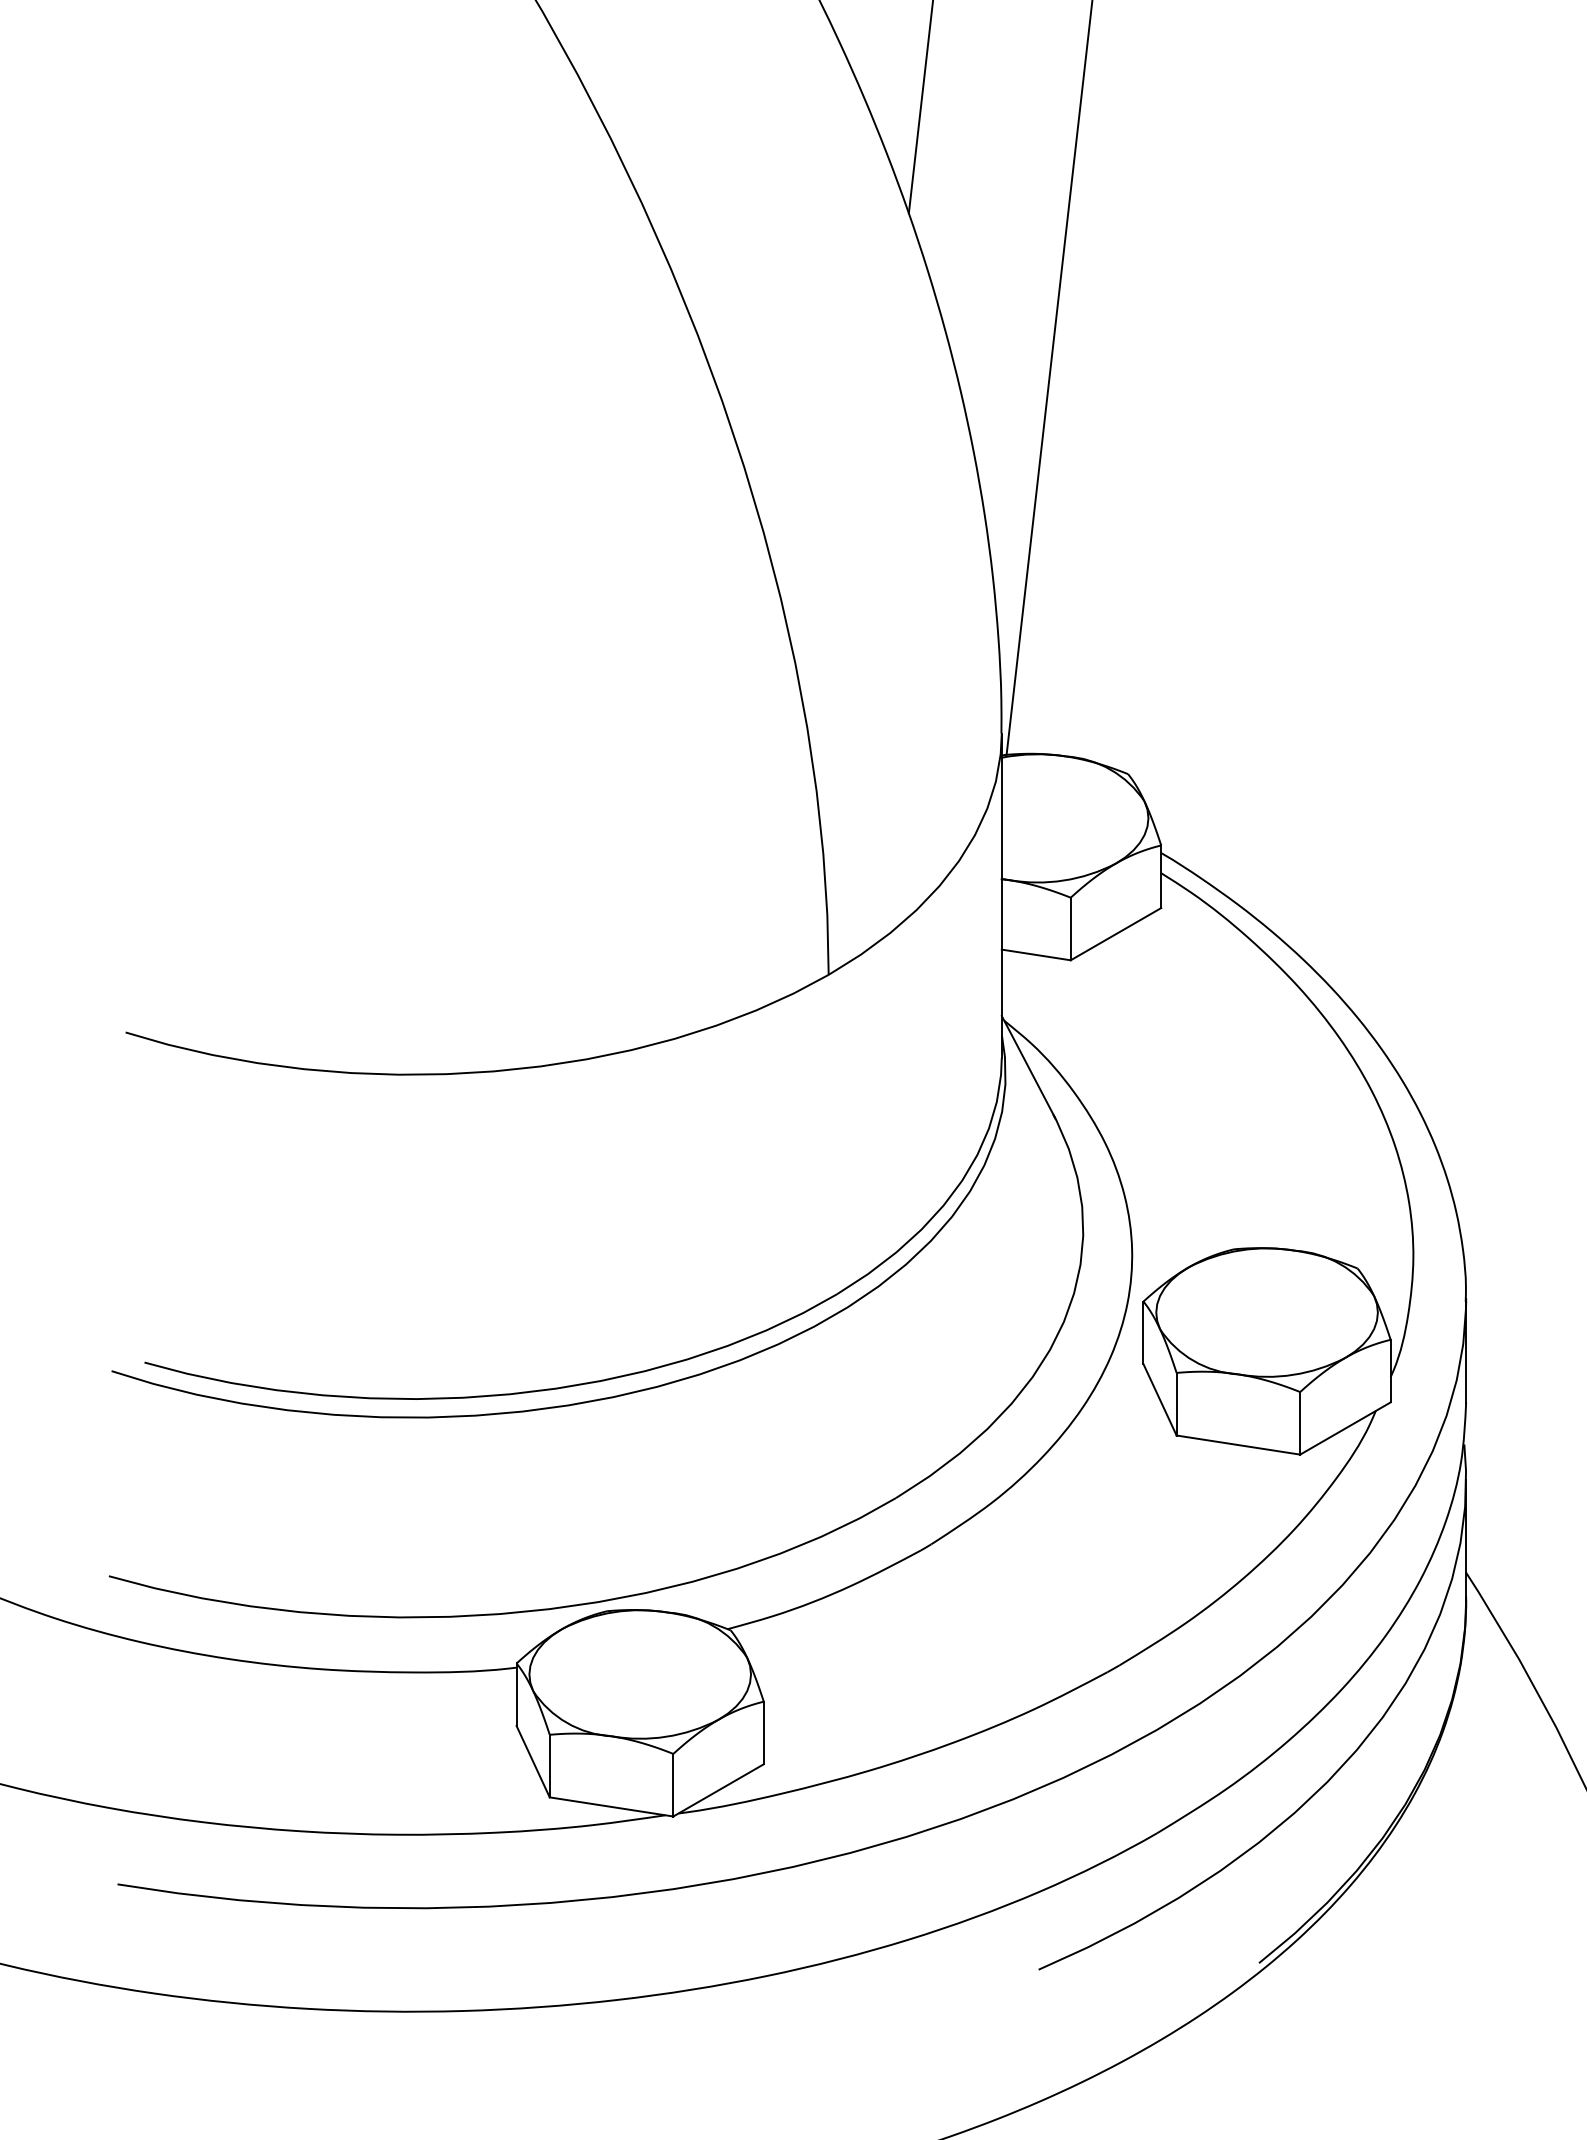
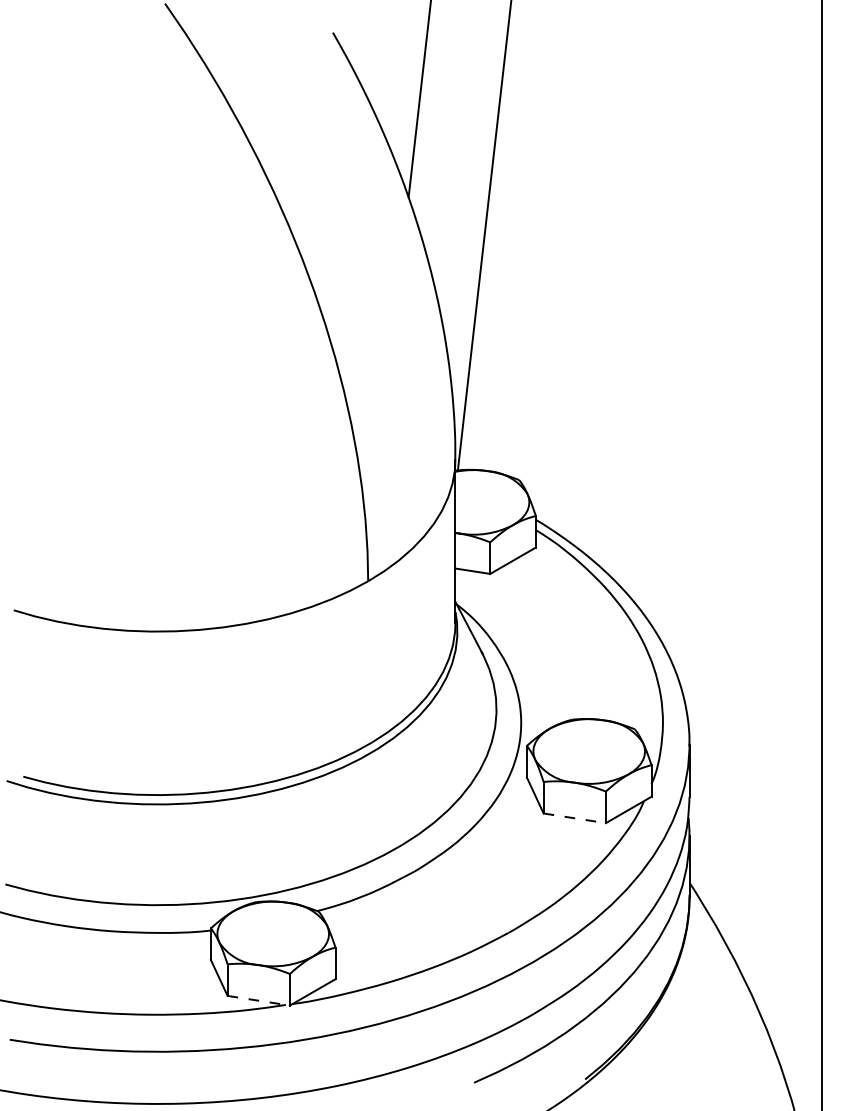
line: (1237, 1445) -> (574, 818), solid -> dashed
line: (611, 1806) -> (258, 1000), solid -> dashed

